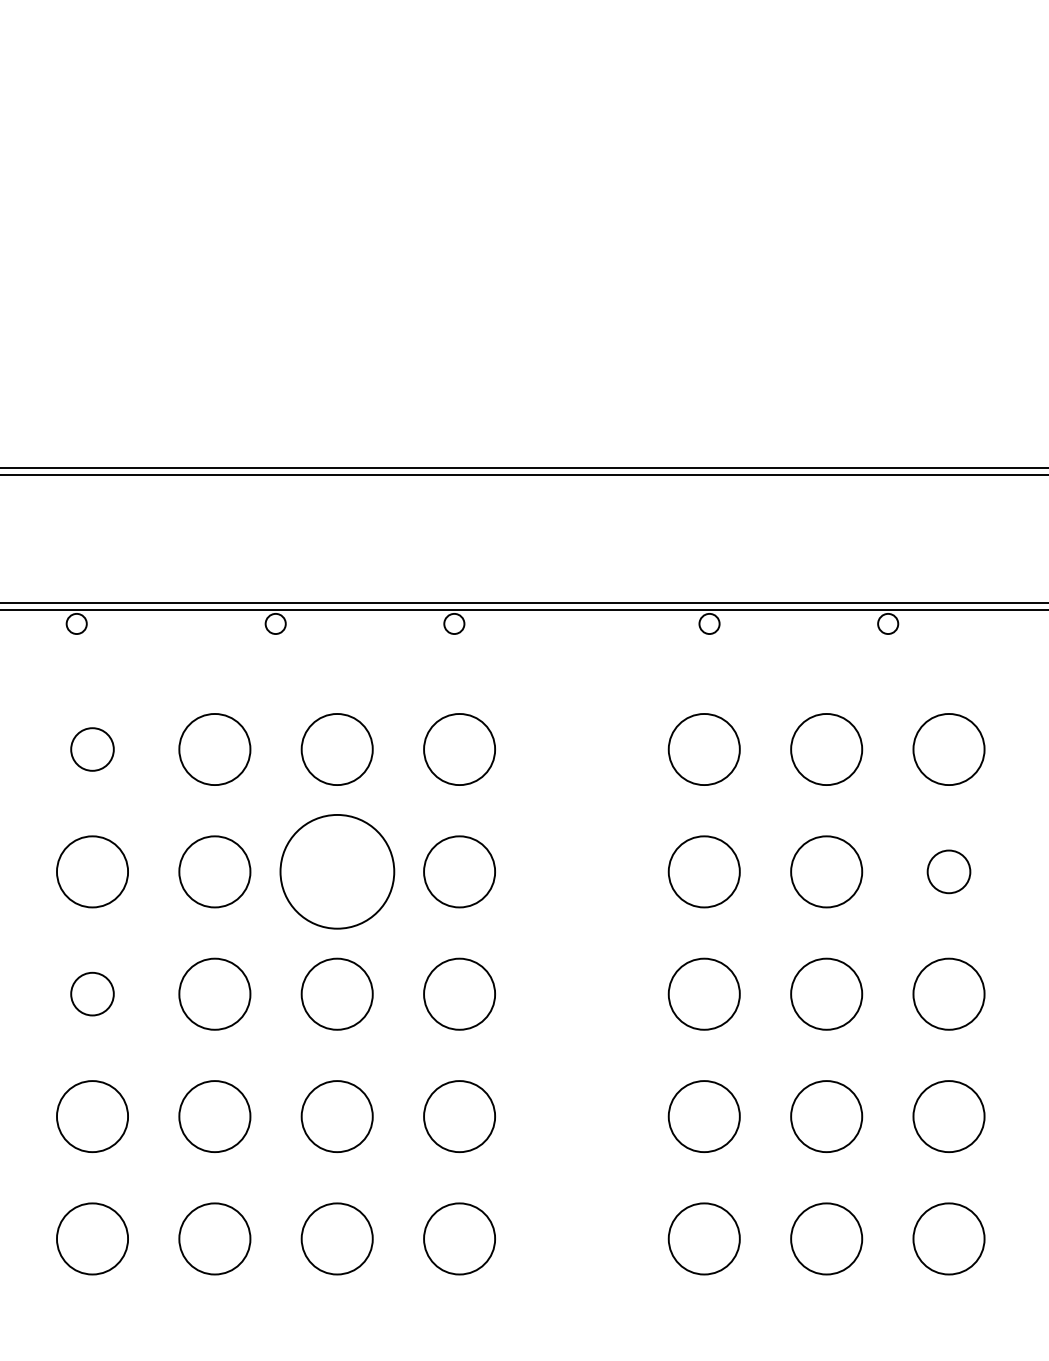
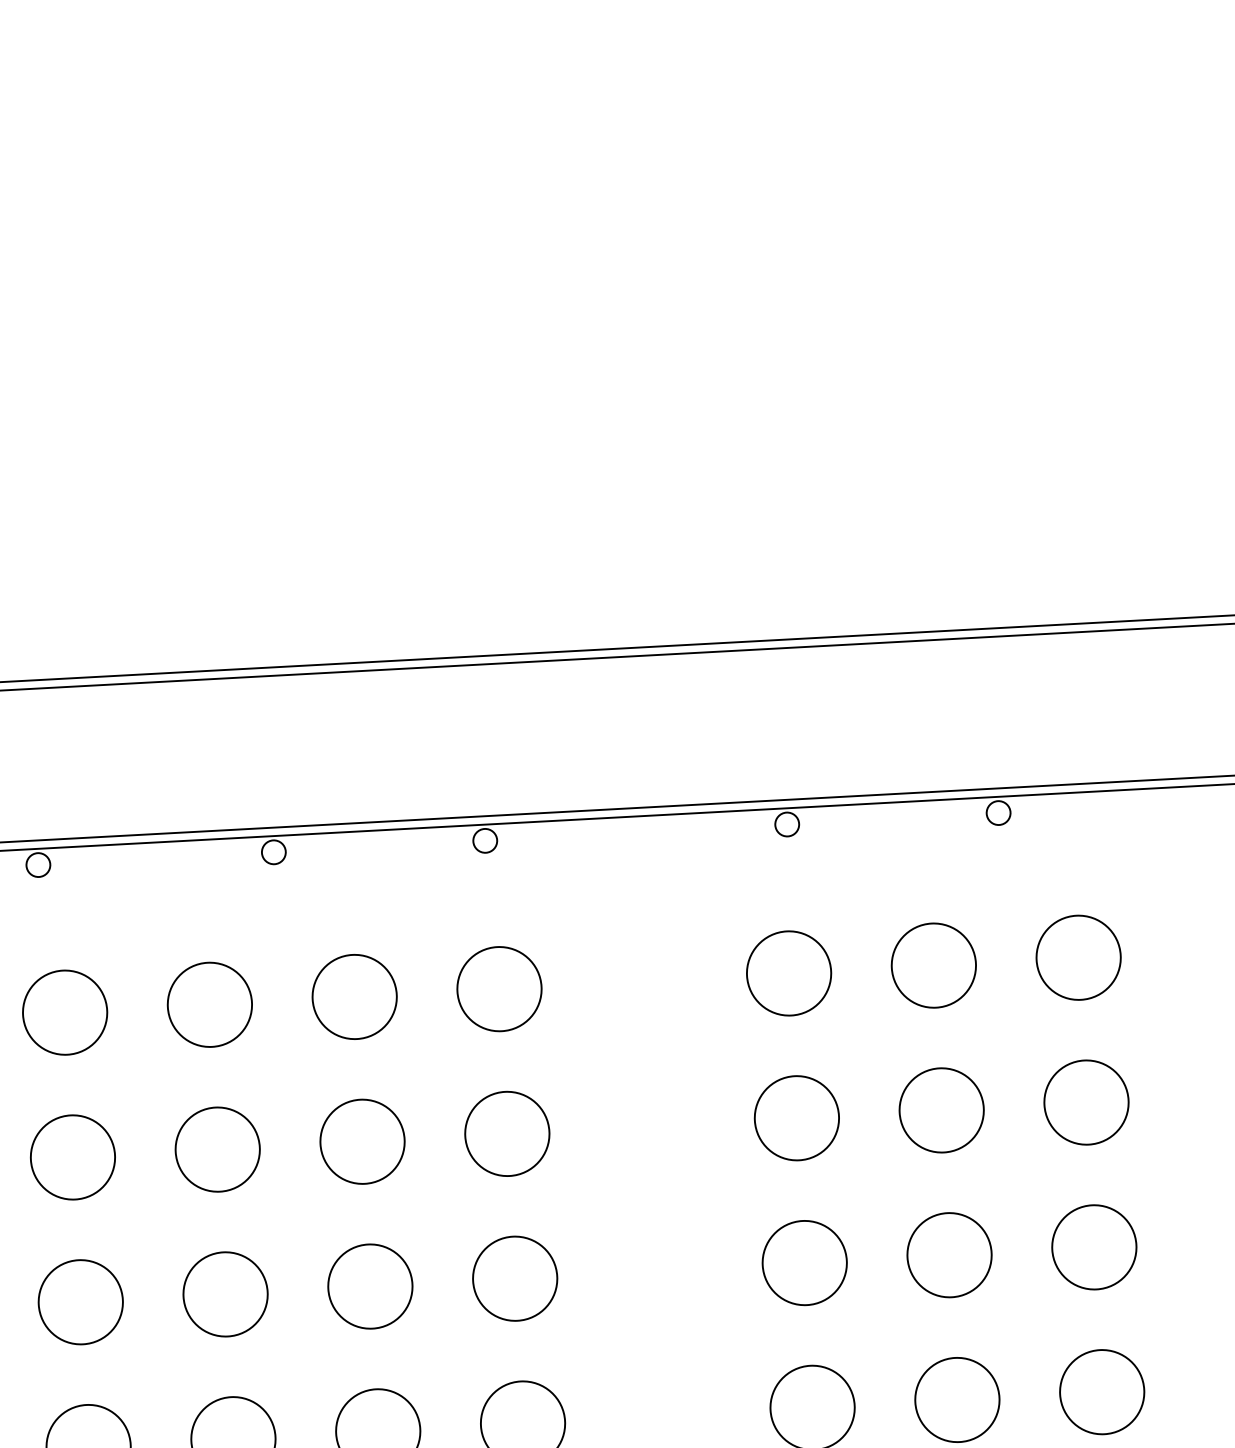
circle: (92, 749) -> (65, 1012), size x1.67
circle: (336, 871) -> (361, 1141), size x0.62
circle: (948, 871) -> (1085, 1102), size x1.67
circle: (92, 993) -> (80, 1301), size x1.67

